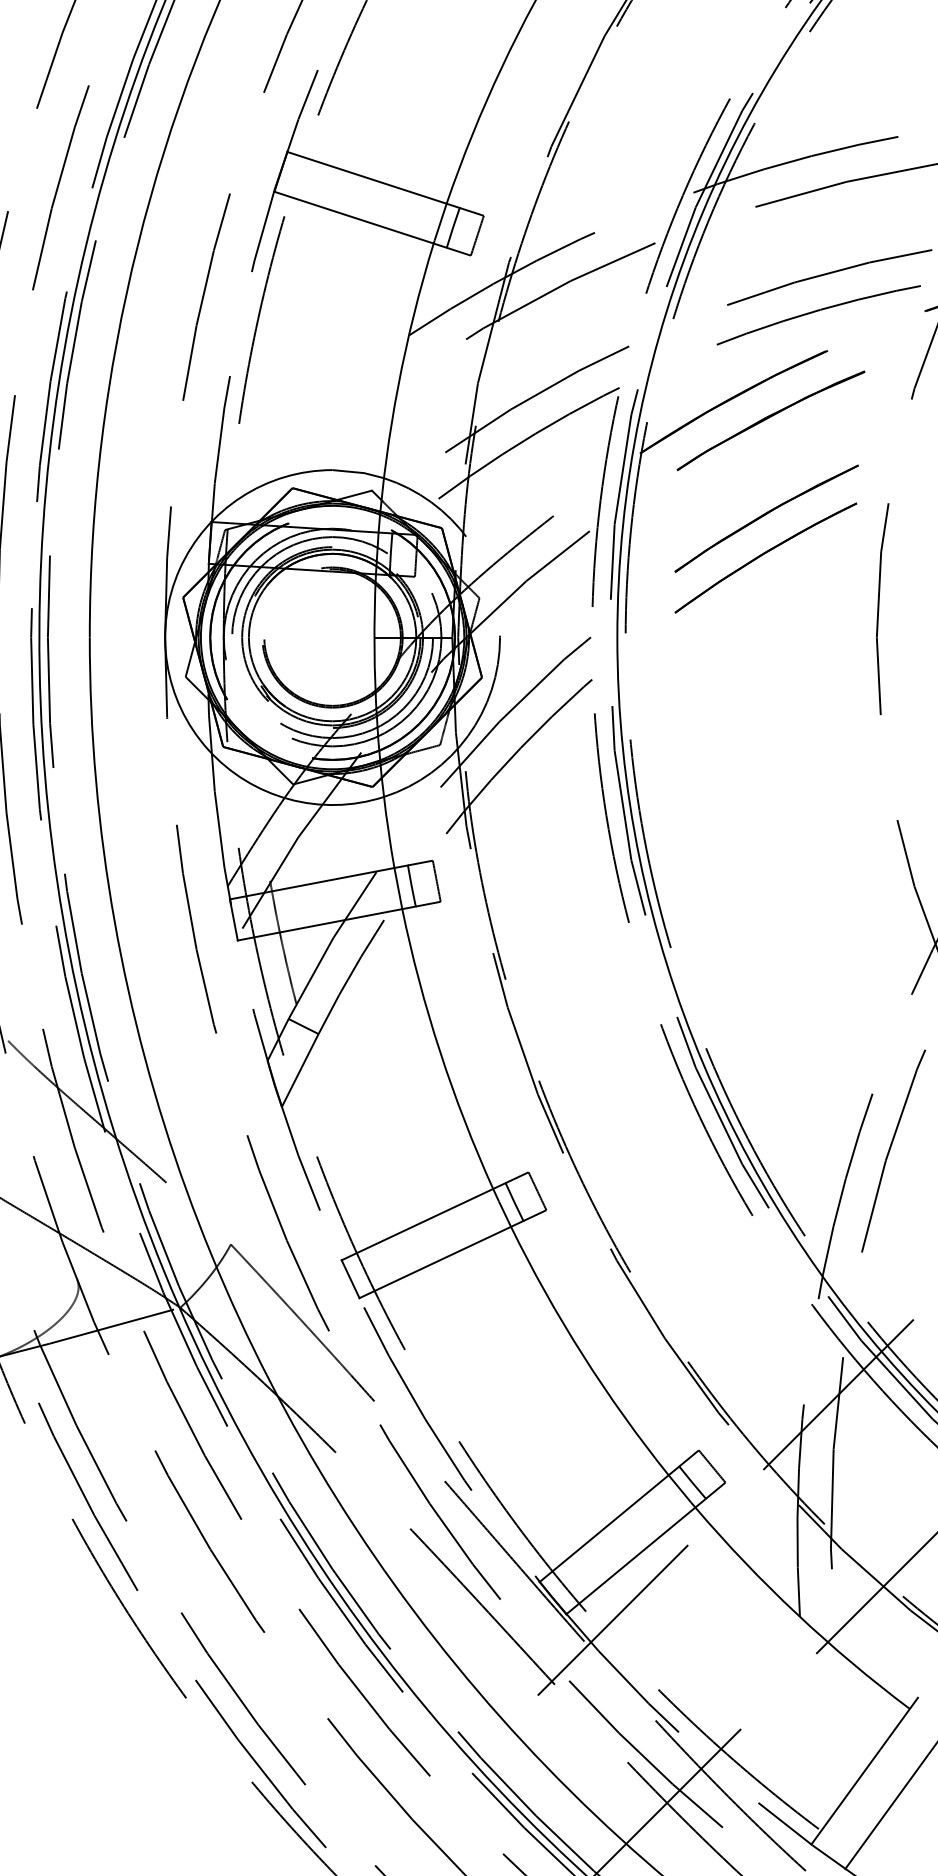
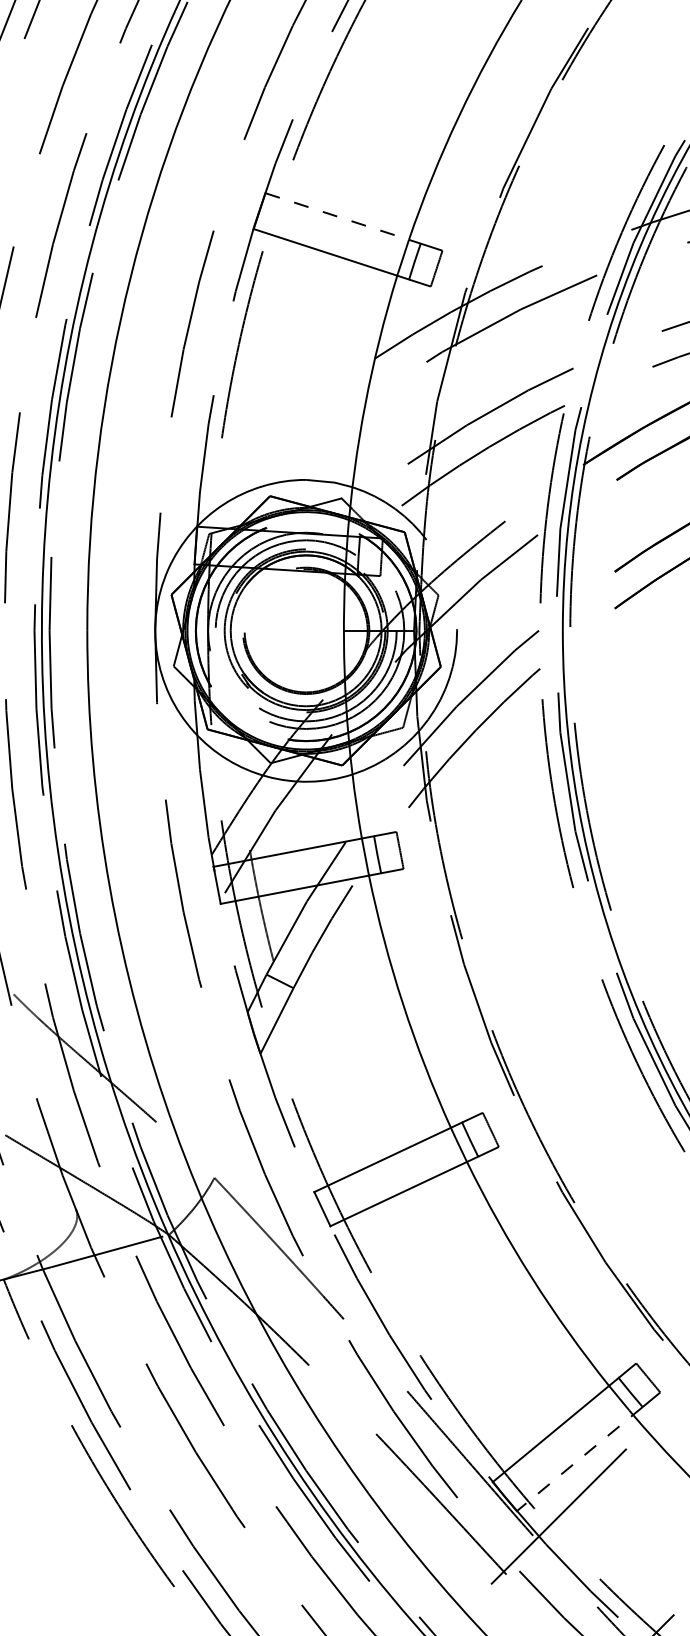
line: (373, 179) -> (343, 217), solid -> dashed
line: (636, 1556) -> (580, 1459), solid -> dashed

